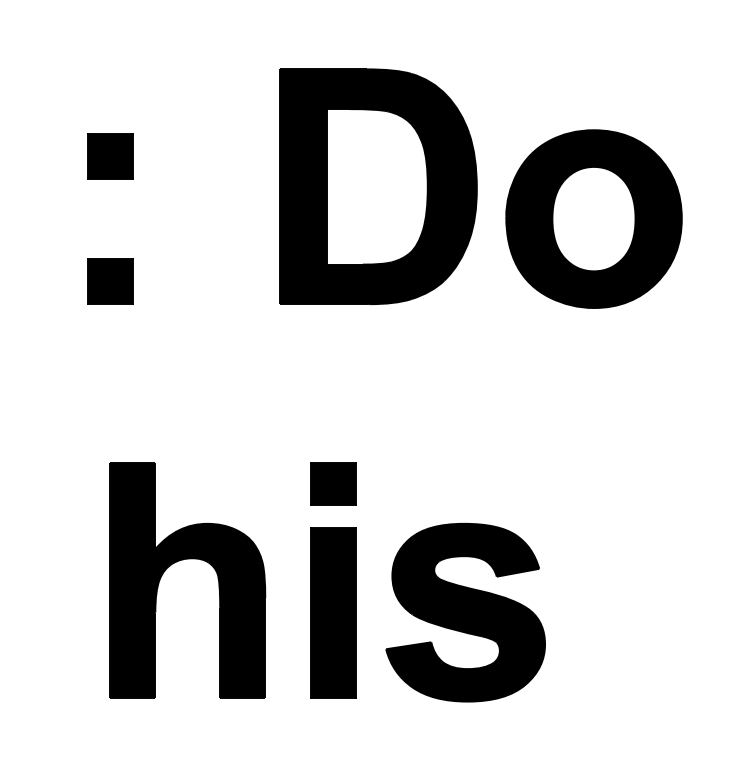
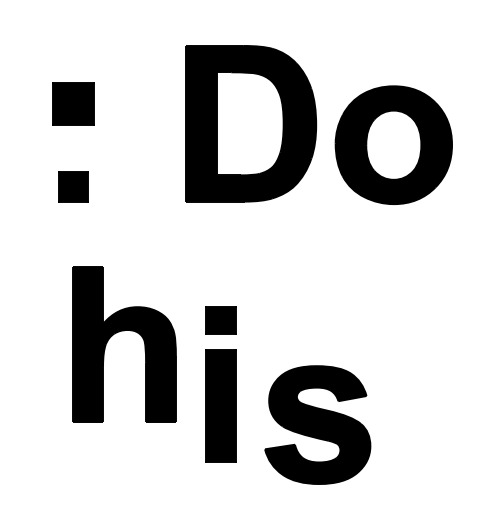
part: (110, 156) -> (73, 103), size x1.4
part: (187, 560) -> (124, 331), moved
part: (465, 611) -> (317, 424), moved

